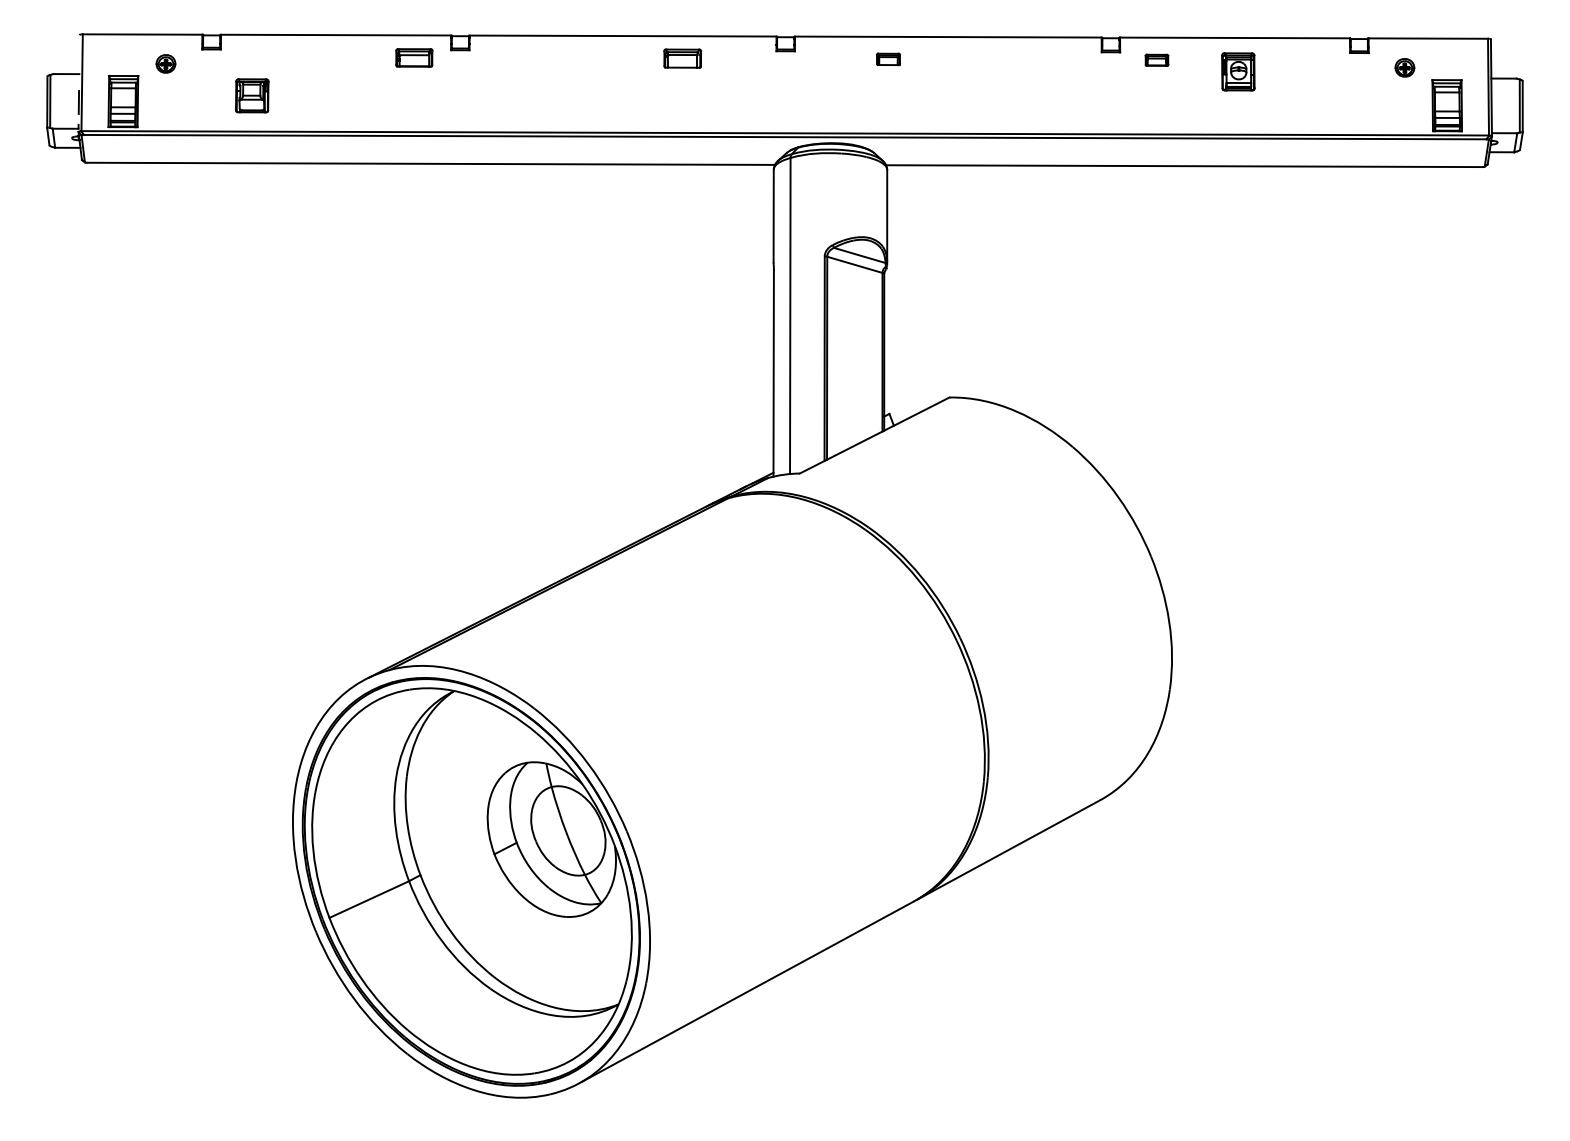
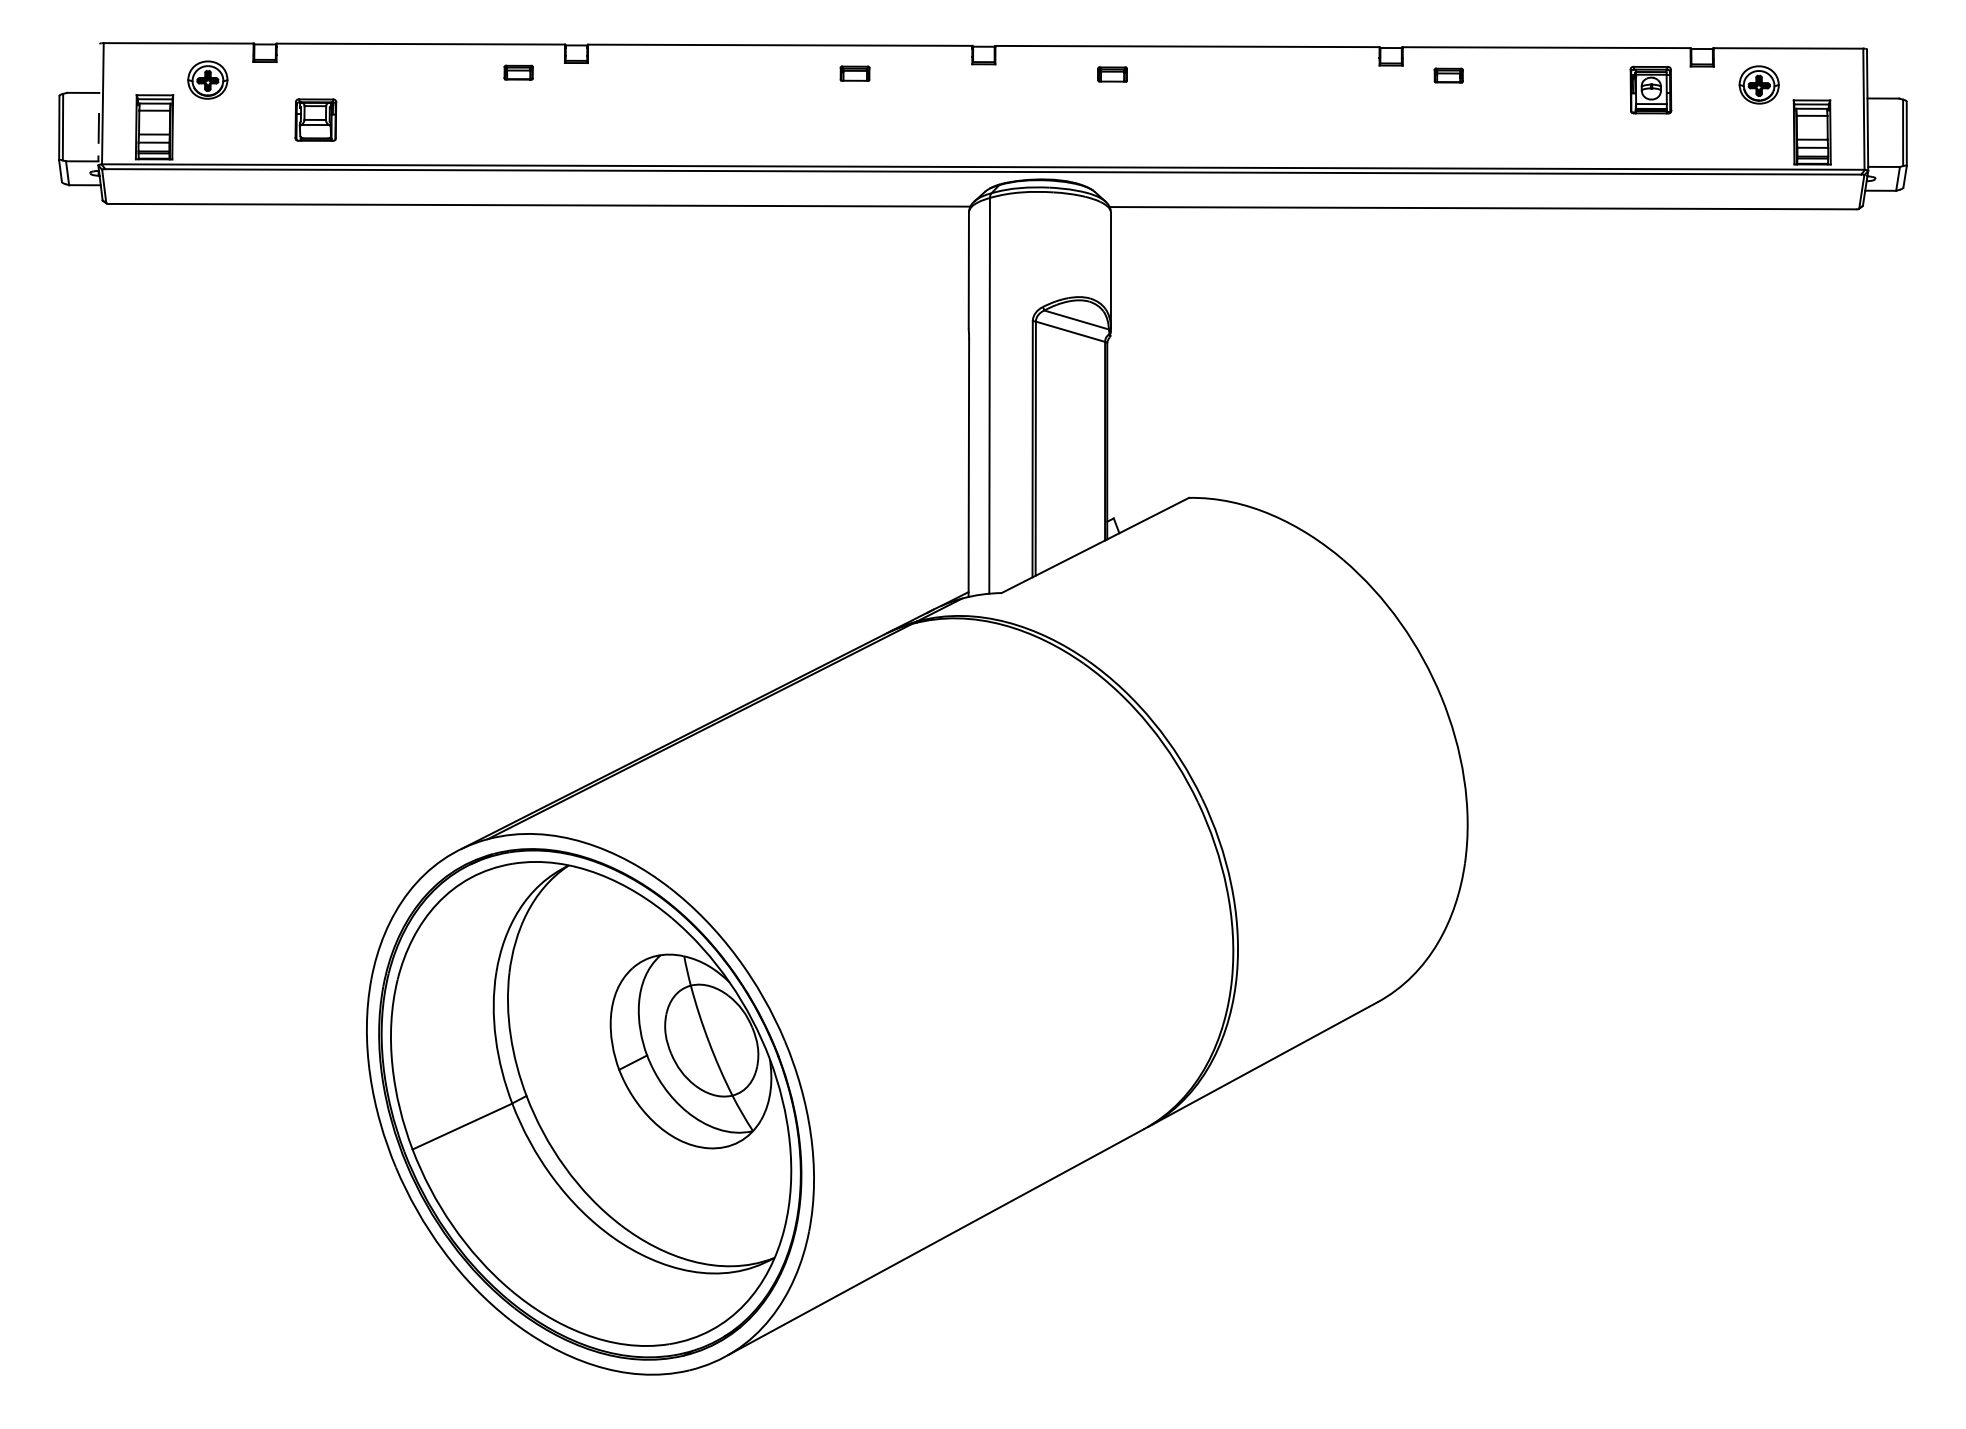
part: (413, 57) -> (517, 72), size x0.62
part: (682, 58) -> (854, 73), size x0.62
part: (165, 63) -> (207, 79), size x1.67
part: (1404, 67) -> (1758, 84), size x1.67
part: (1238, 71) -> (1651, 89), moved

